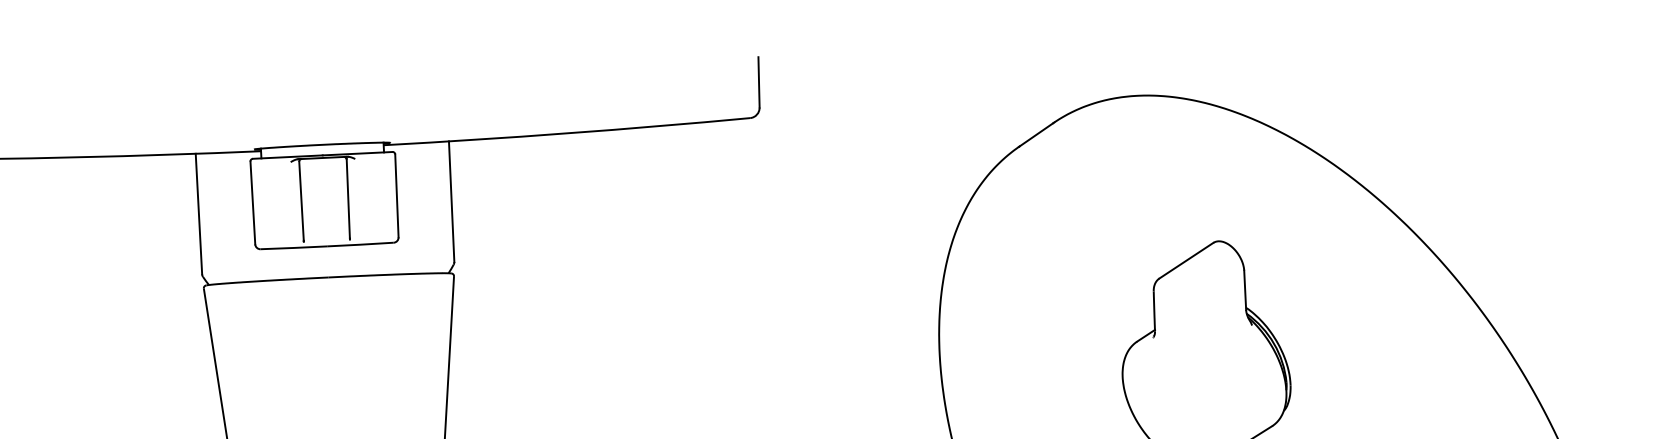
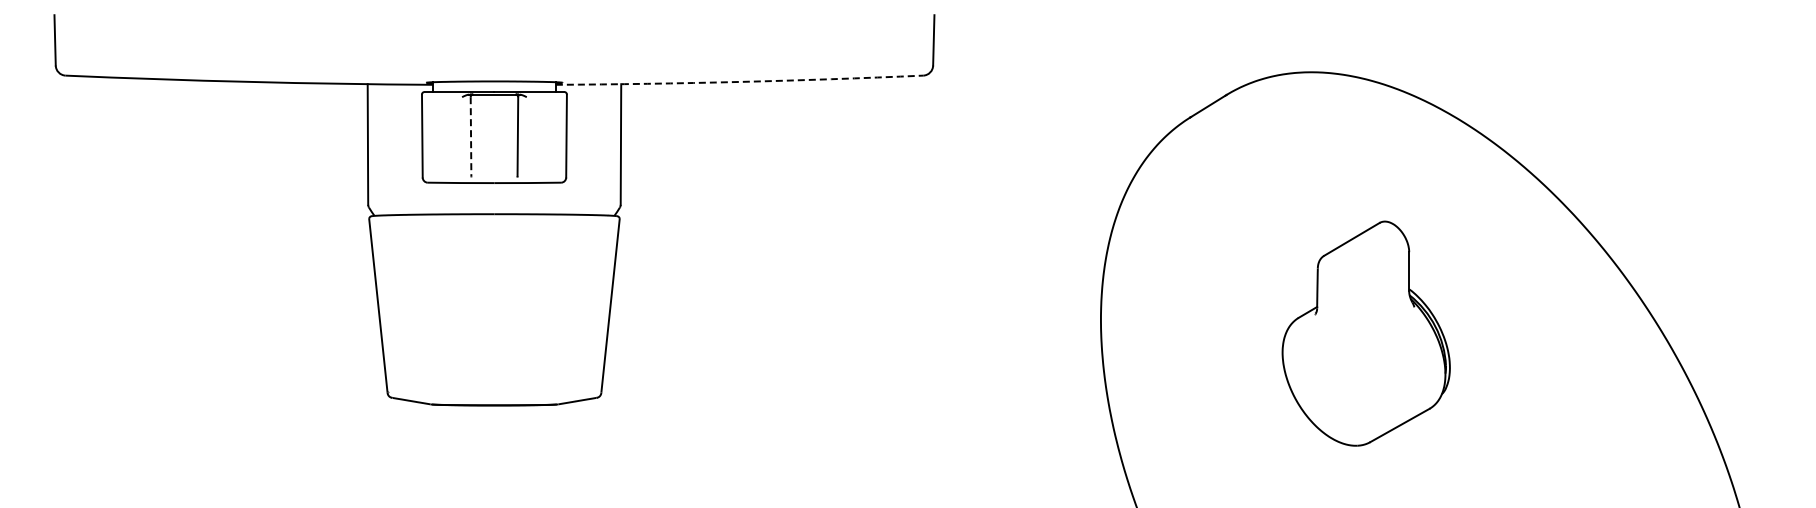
arc: (566, 132) -> (739, 81), solid -> dashed
line: (301, 200) -> (471, 136), solid -> dashed

